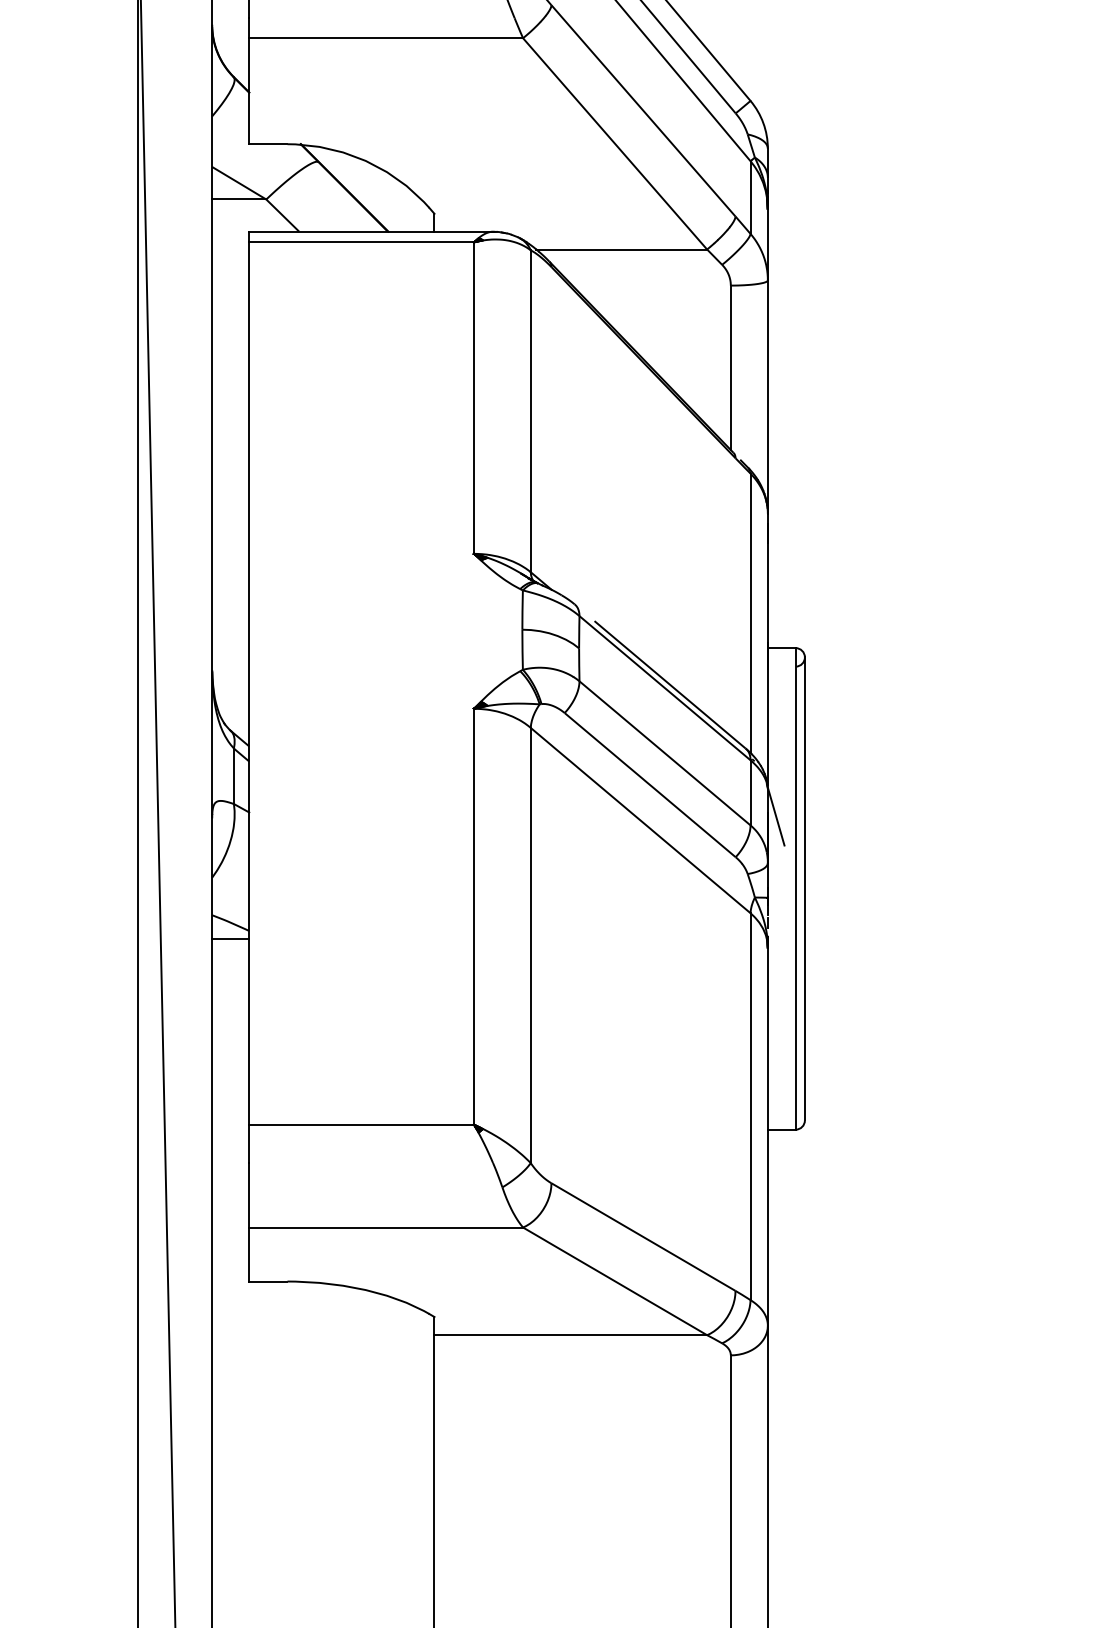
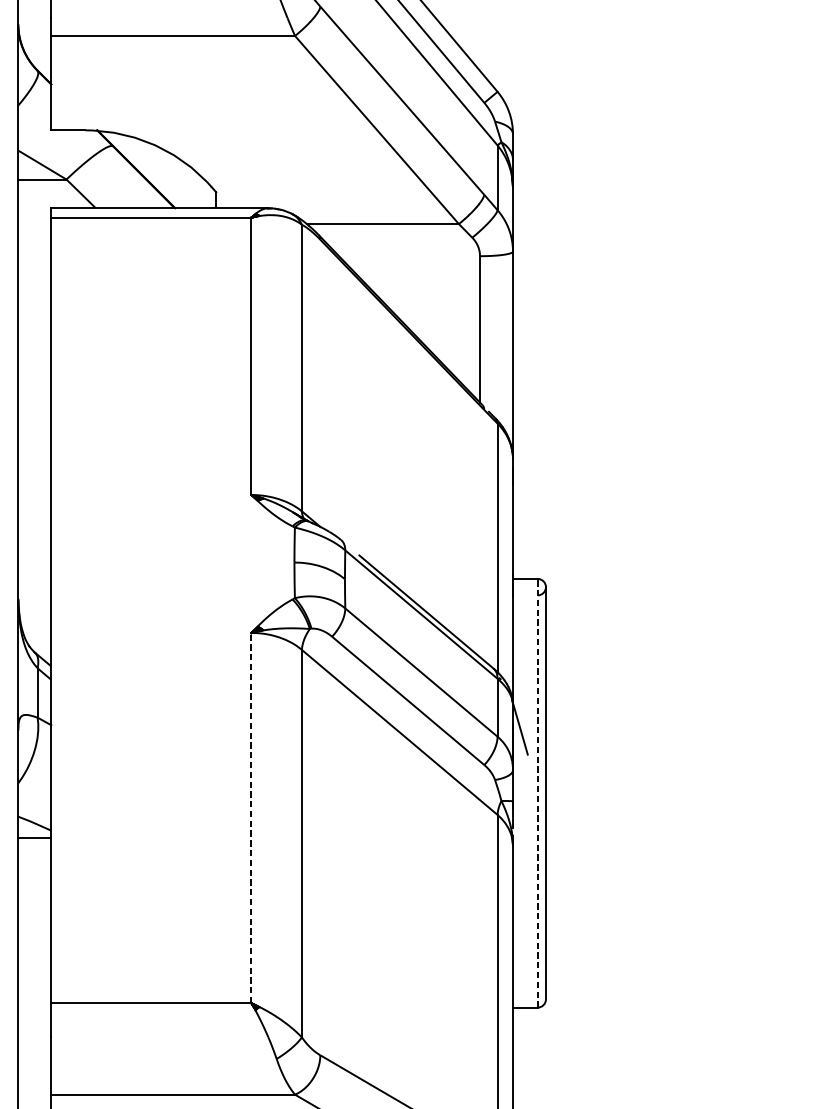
line: (795, 888) -> (537, 792), solid -> dashed
line: (474, 916) -> (251, 817), solid -> dashed

